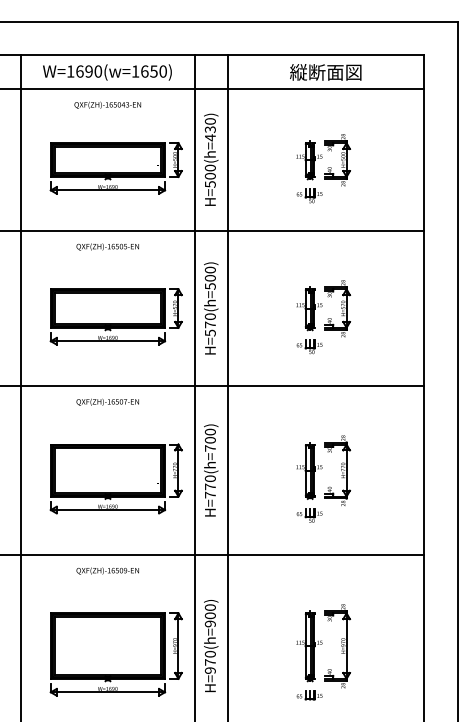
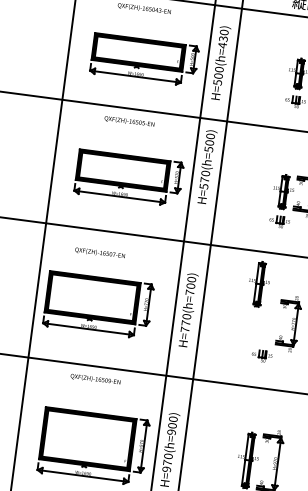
text: (211, 308) -> (207, 167), moved
text: (107, 401) -> (99, 252), moved
part: (309, 470) -> (259, 284), moved
part: (115, 478) -> (97, 304), moved

